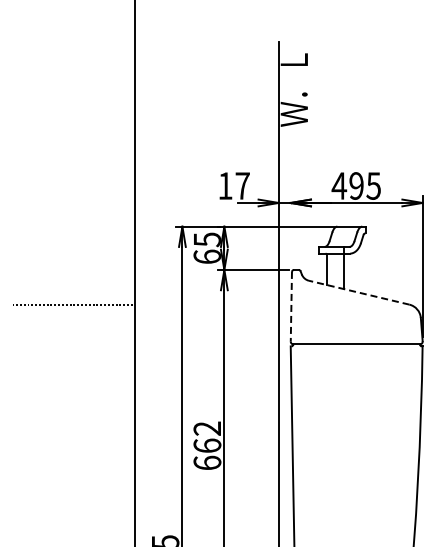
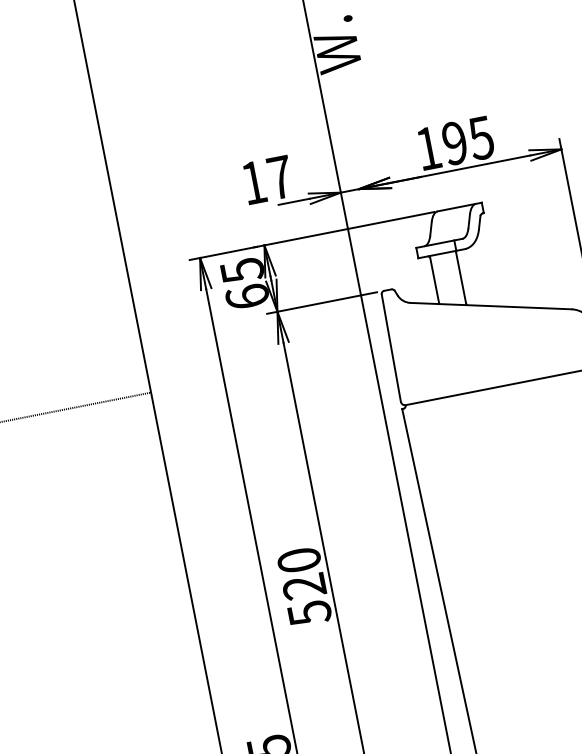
text: (339, 185) -> (428, 147), 495 -> 195
line: (359, 292) -> (491, 305), dashed -> solid
line: (291, 306) -> (391, 347), dashed -> solid
text: (207, 445) -> (304, 586), 662 -> 520

